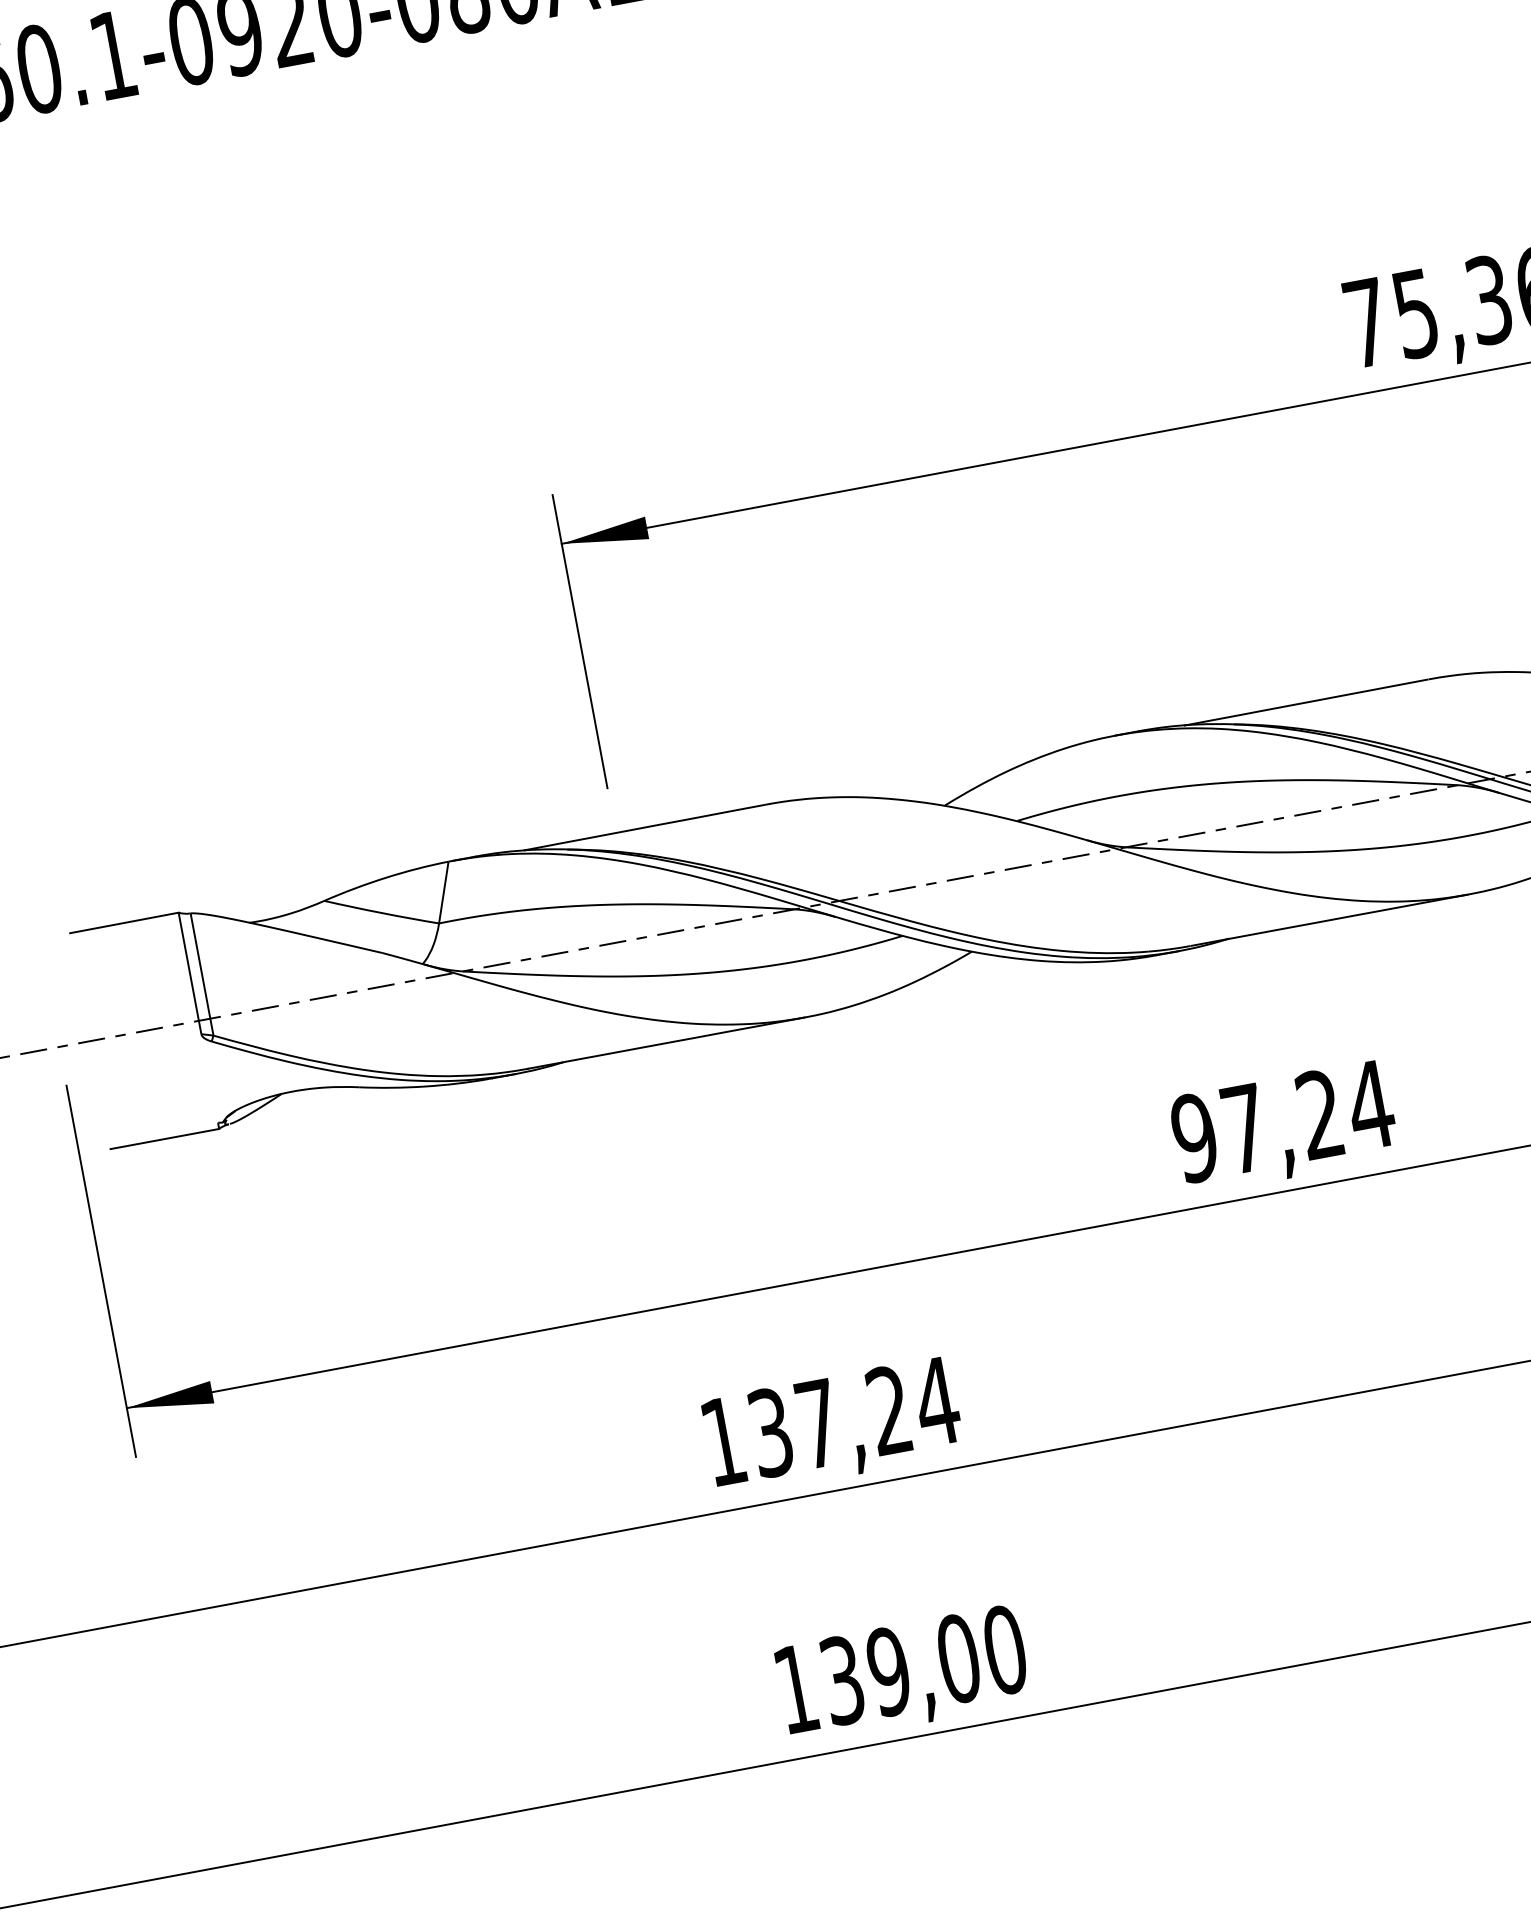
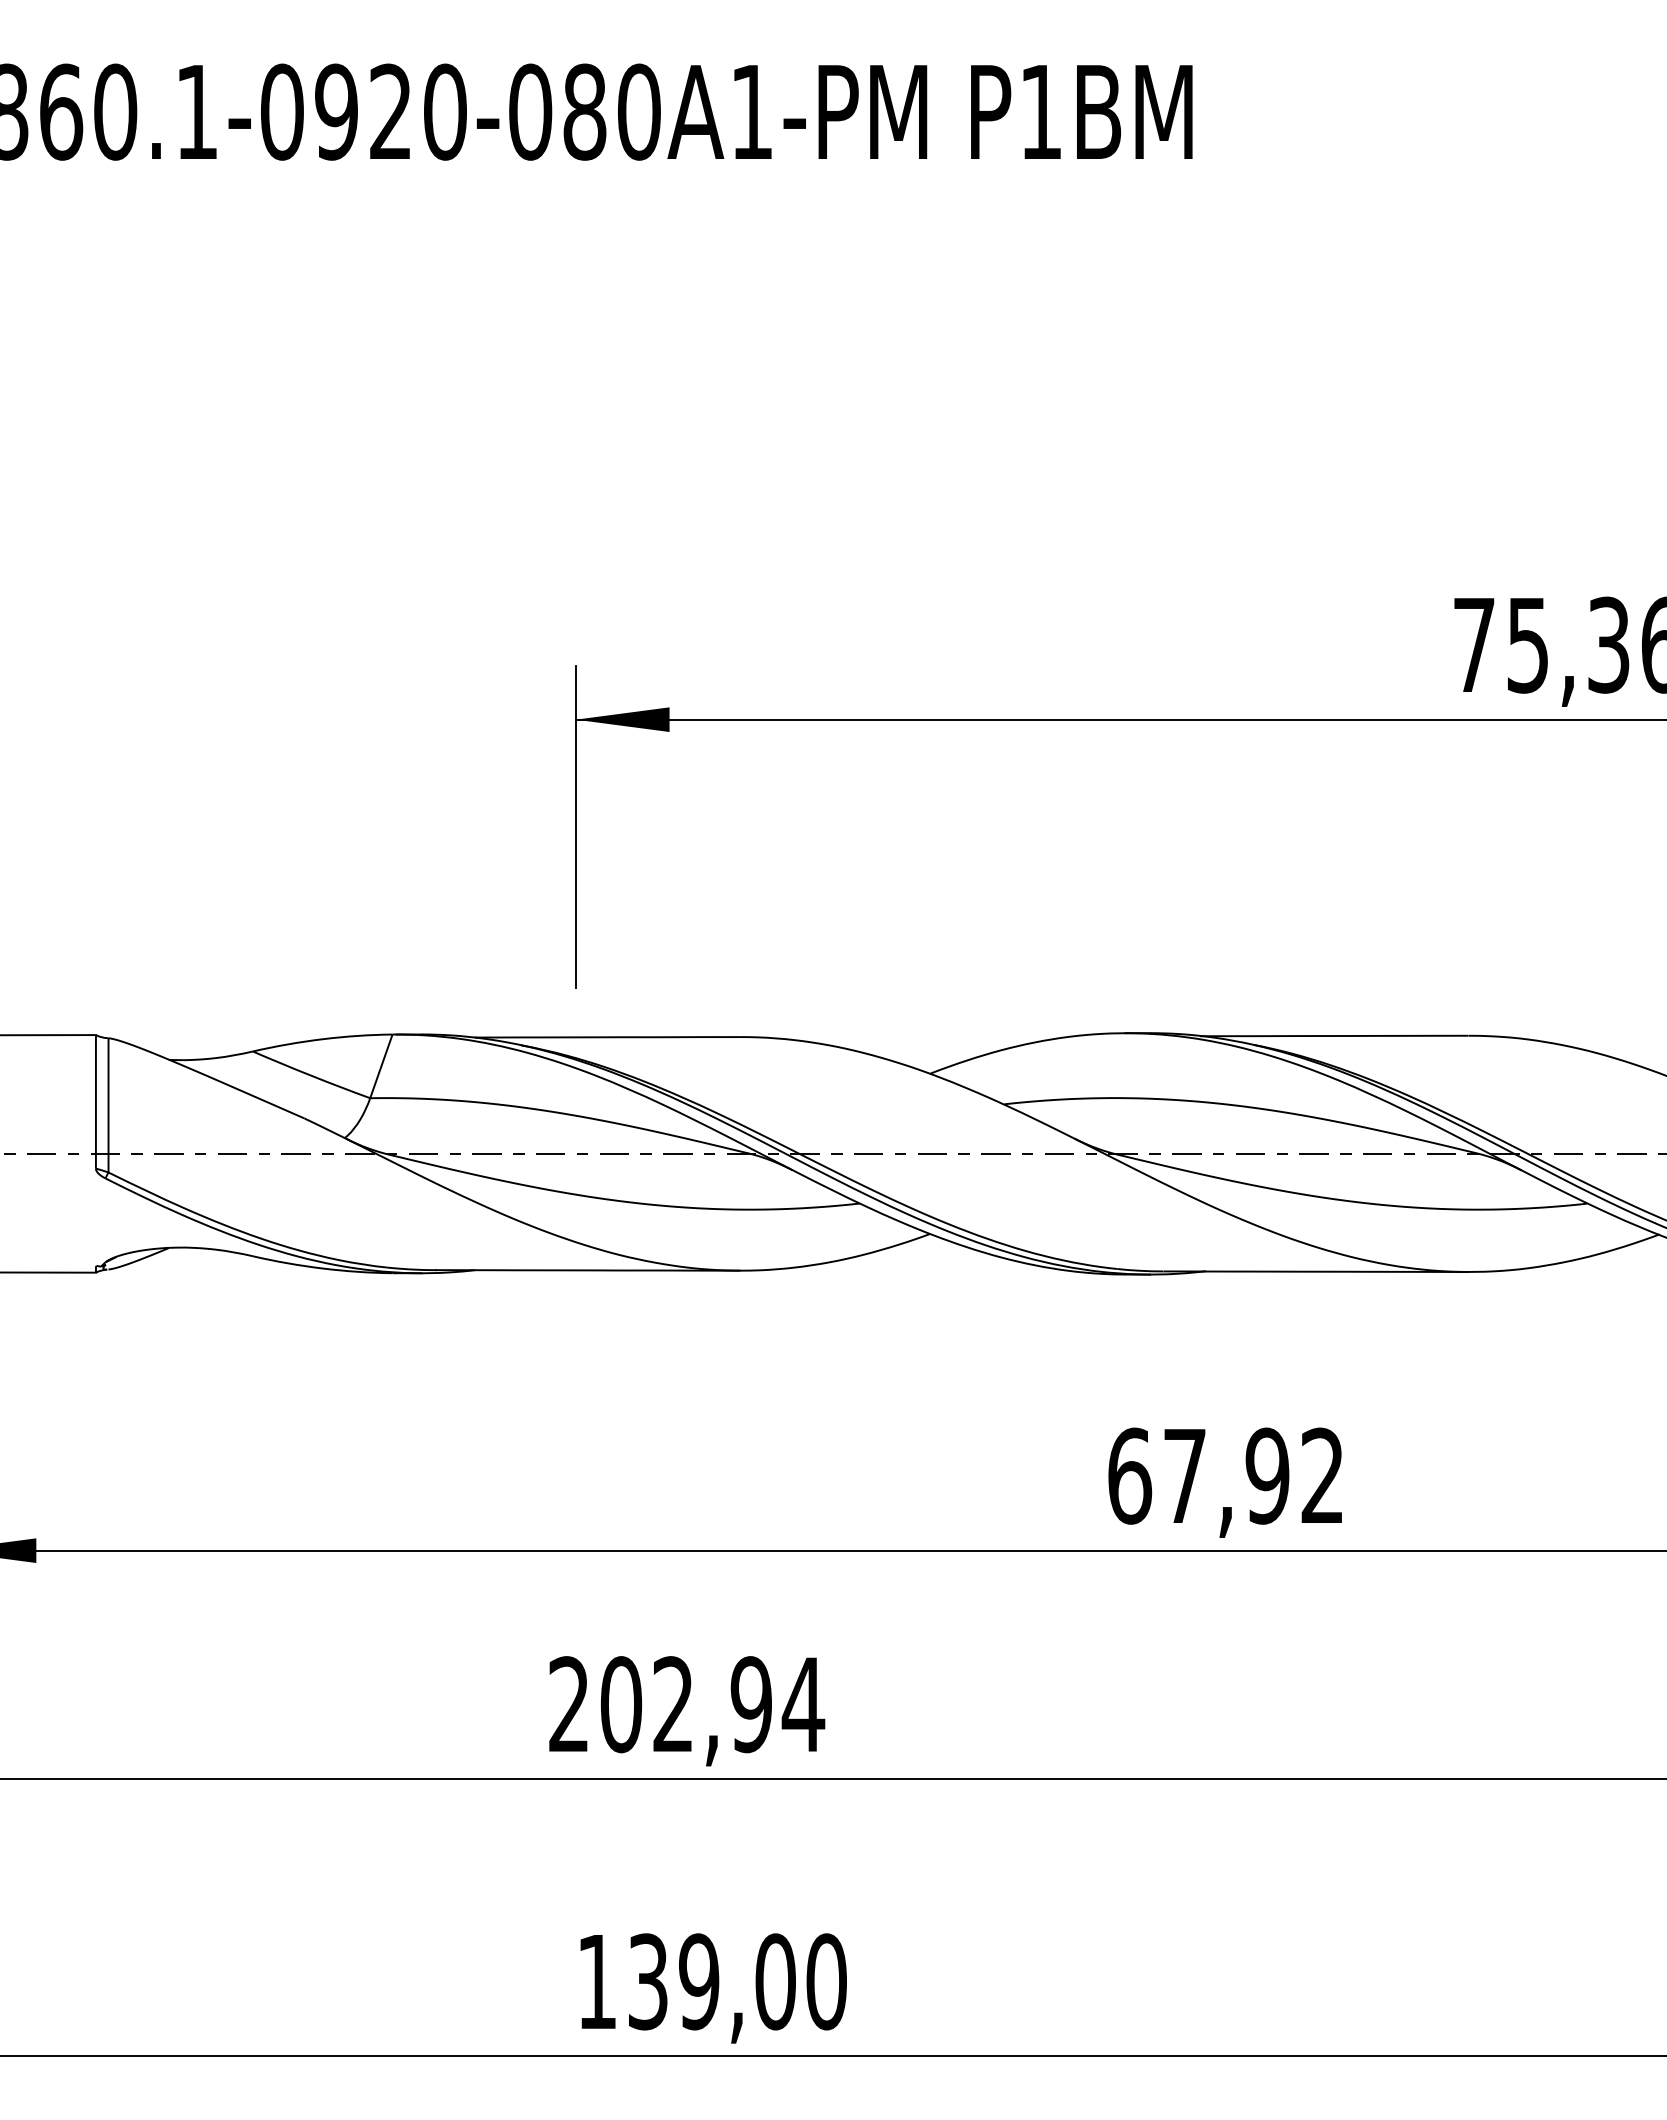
text: (1282, 1121) -> (1226, 1475), 97,24 -> 67,92
text: (806, 1425) -> (660, 1704), 137,24 -> 202,94

